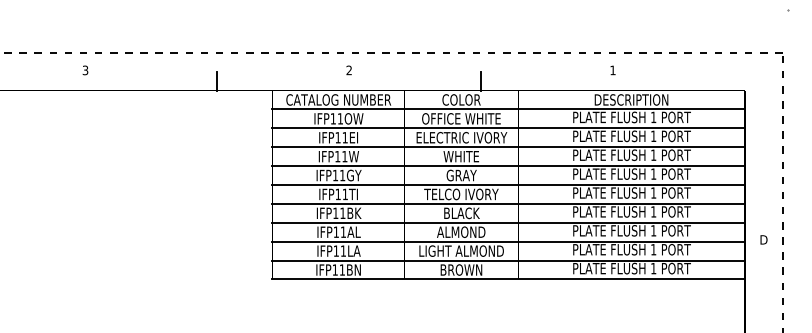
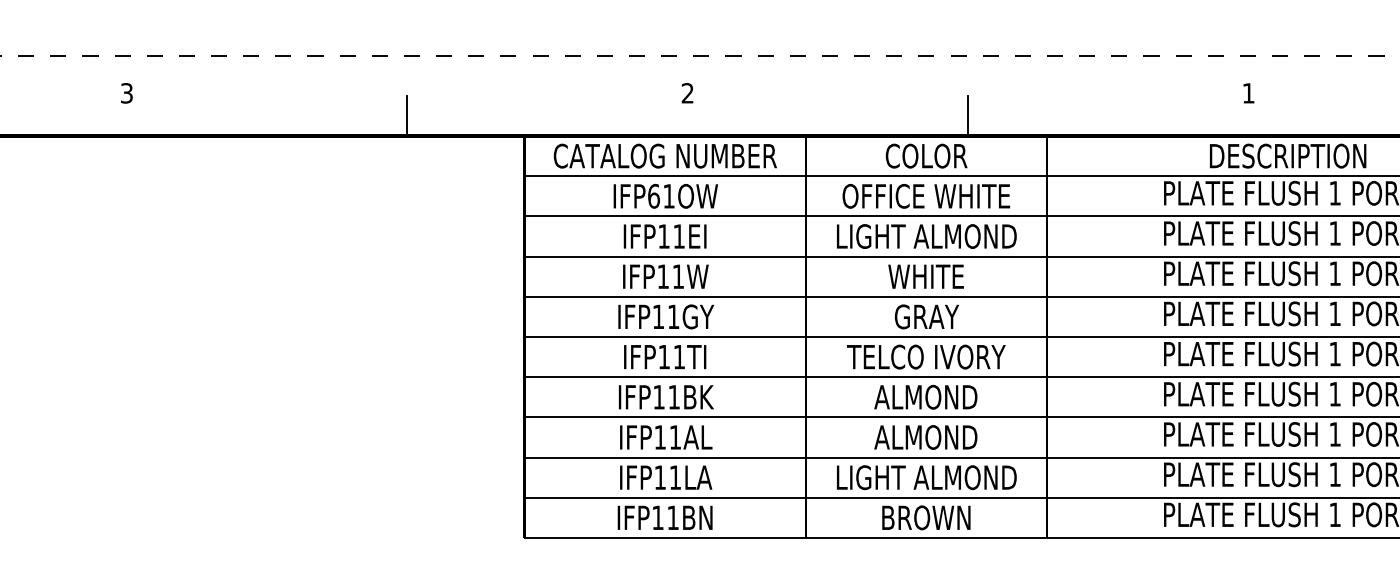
text: (333, 118) -> (654, 195), IFP11OW -> IFP61OW
text: (461, 137) -> (926, 235), ELECTRIC IVORY -> LIGHT ALMOND
text: (461, 213) -> (926, 397), BLACK -> ALMOND

